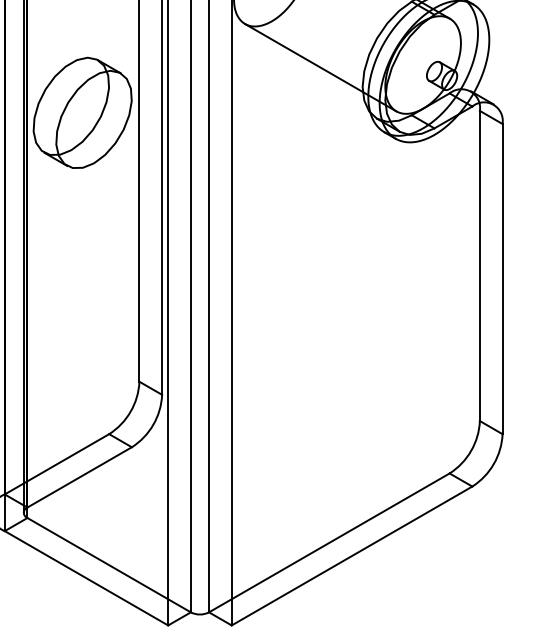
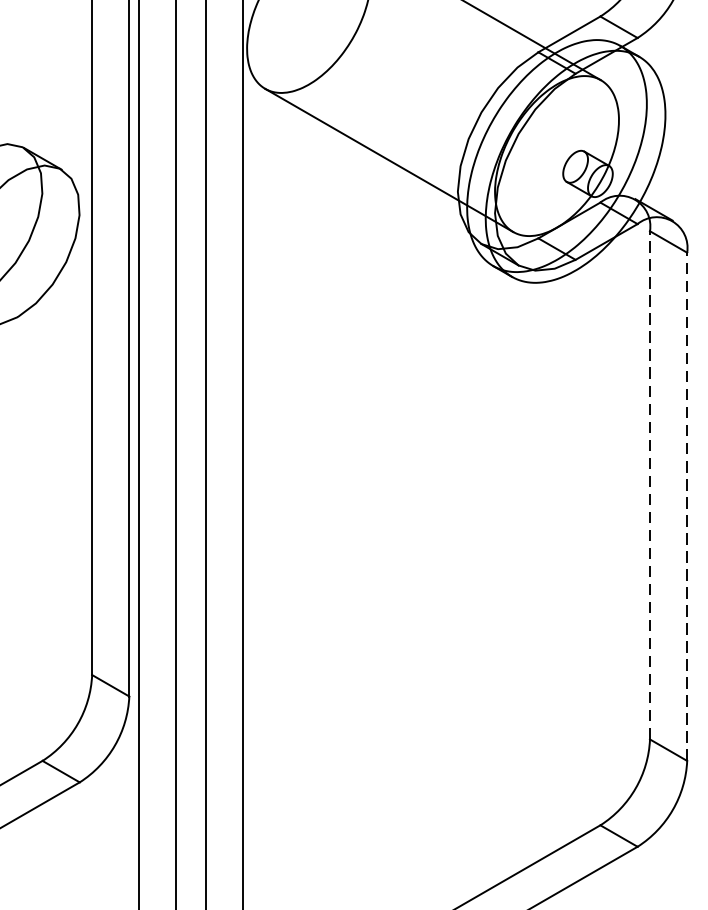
line: (479, 265) -> (649, 484), solid -> dashed
line: (502, 278) -> (687, 505), solid -> dashed

